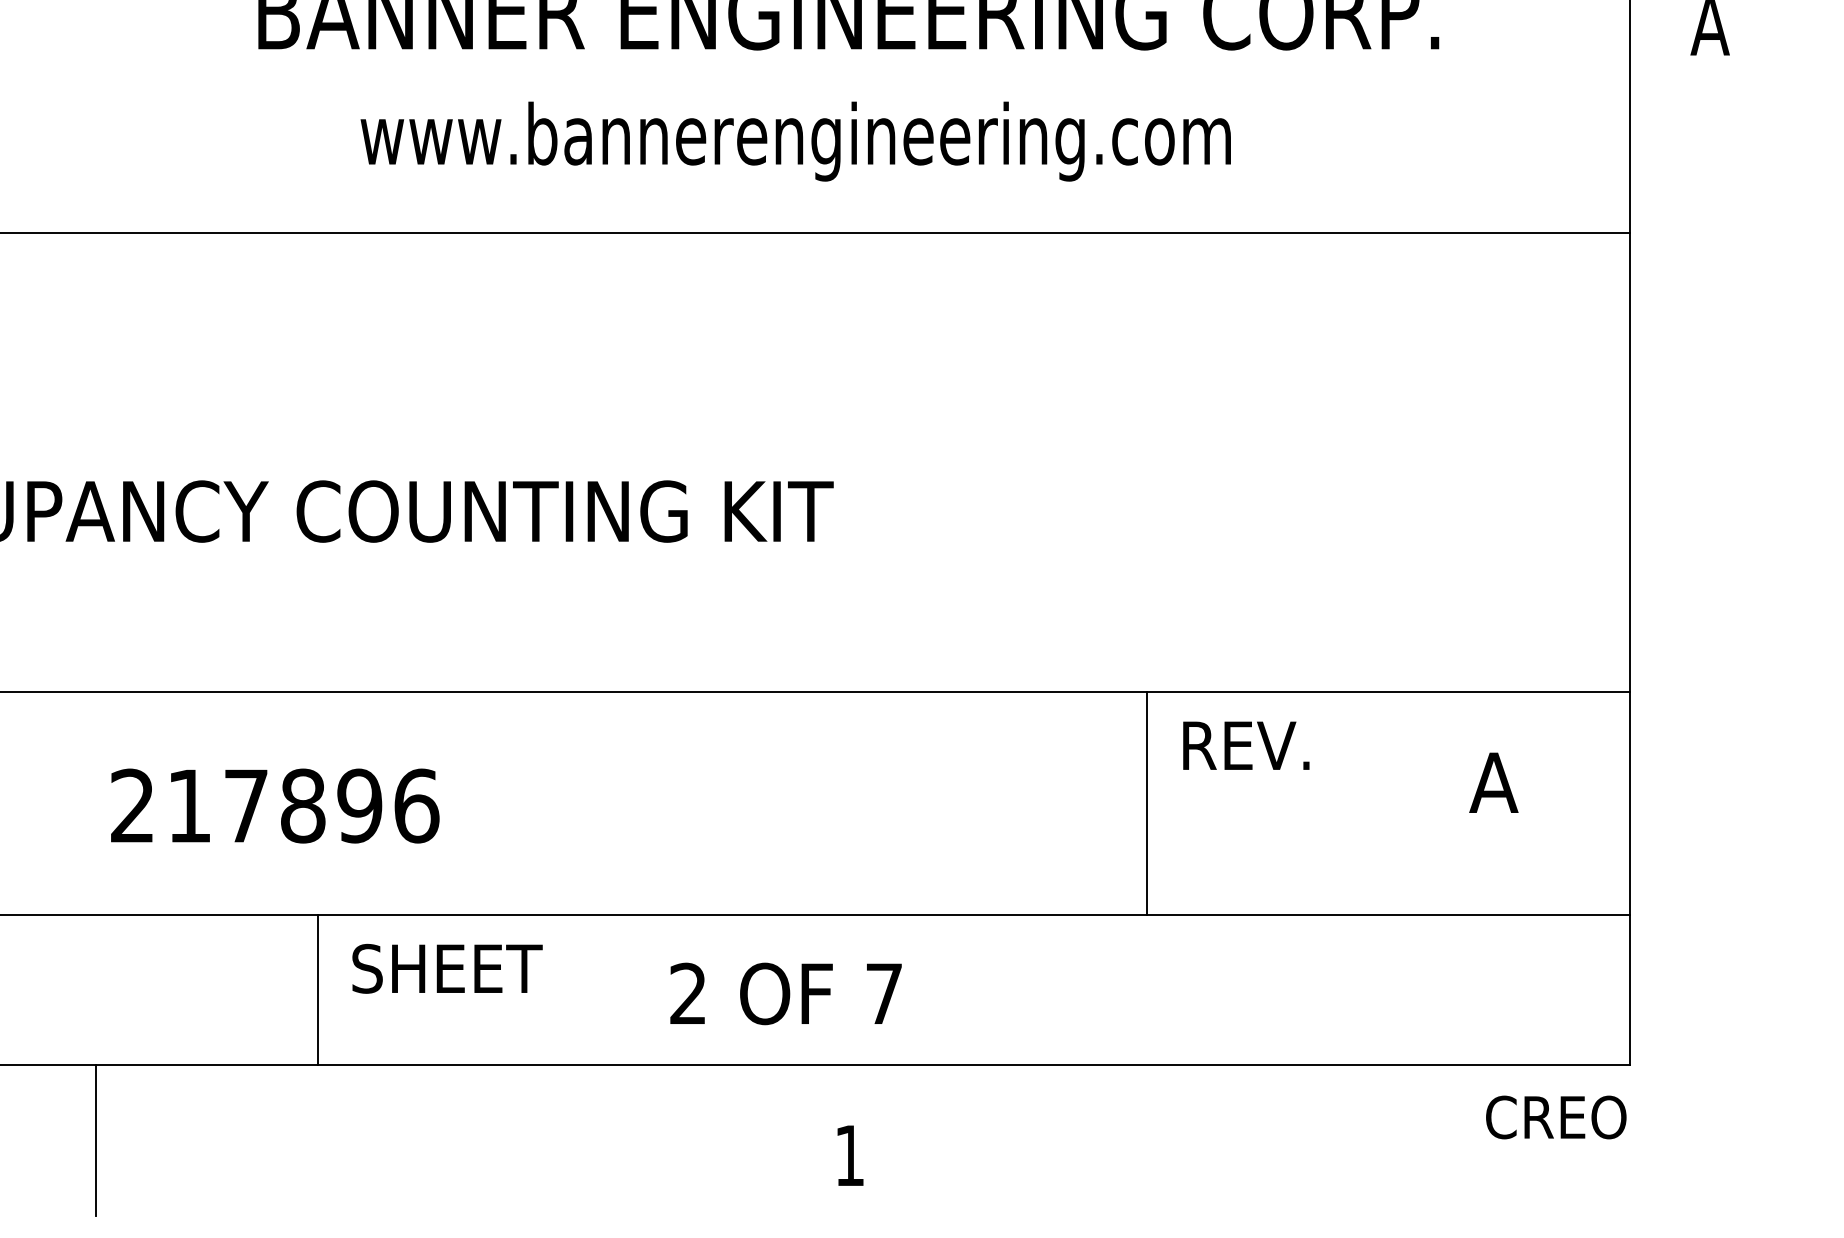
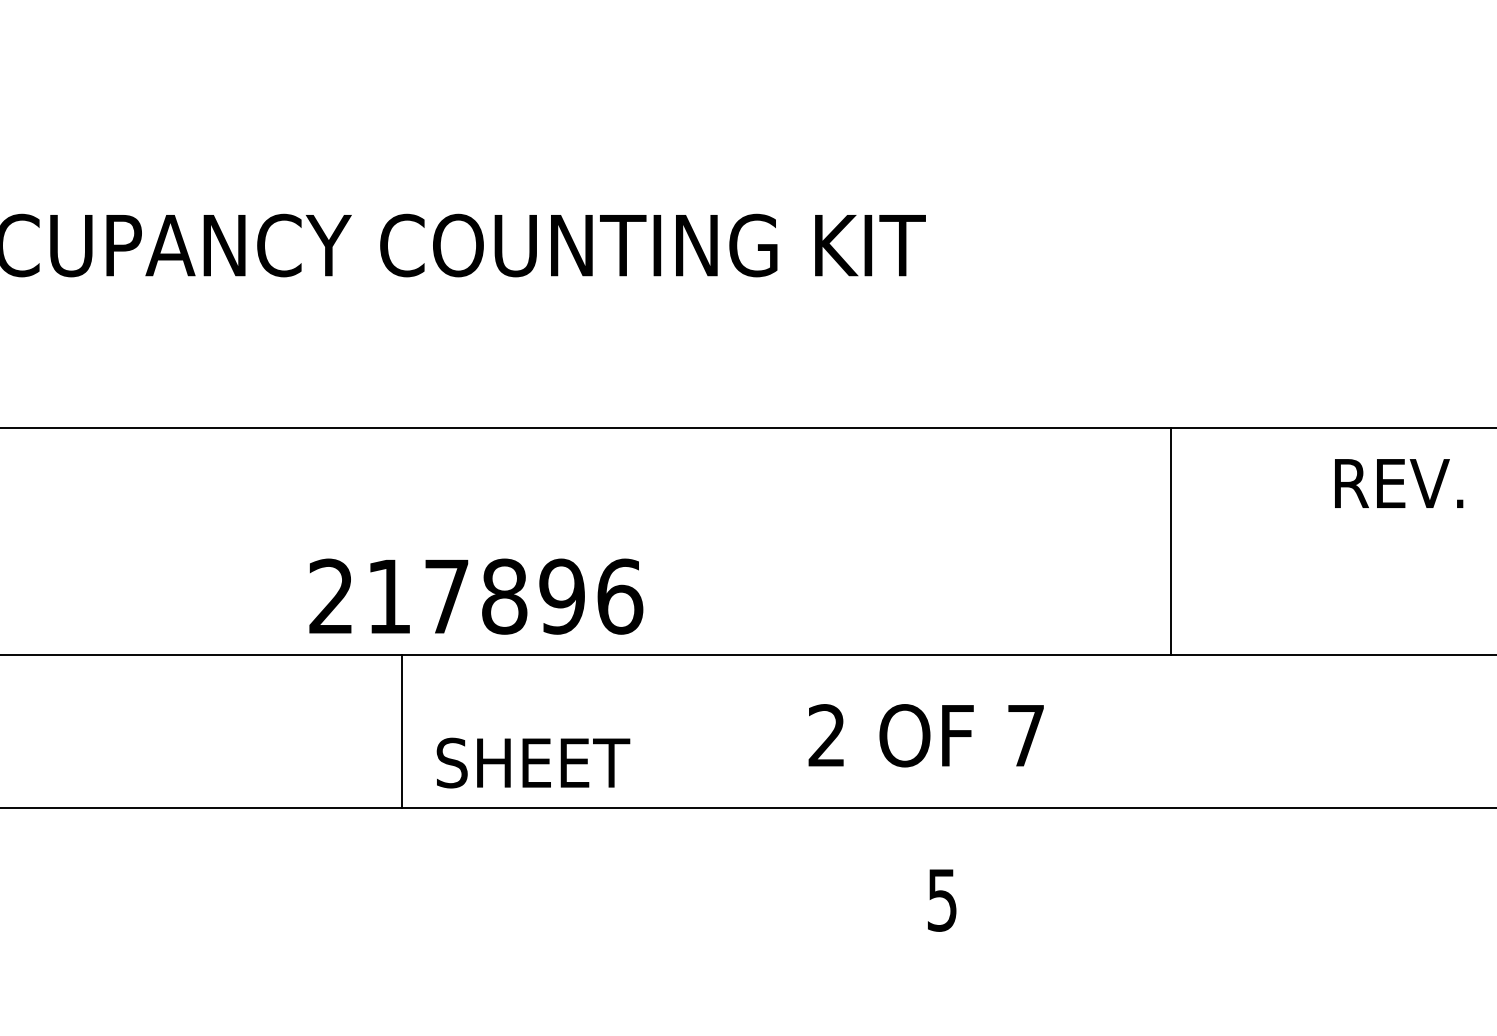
text: (1246, 745) -> (1399, 483), moved
line: (1147, 802) -> (1171, 541), moved
text: (275, 805) -> (476, 596), moved
text: (447, 968) -> (533, 762), moved
text: (785, 993) -> (925, 735), moved
line: (96, 1140) -> (176, 884), removed
text: (849, 1155) -> (941, 899), 1 -> 5

